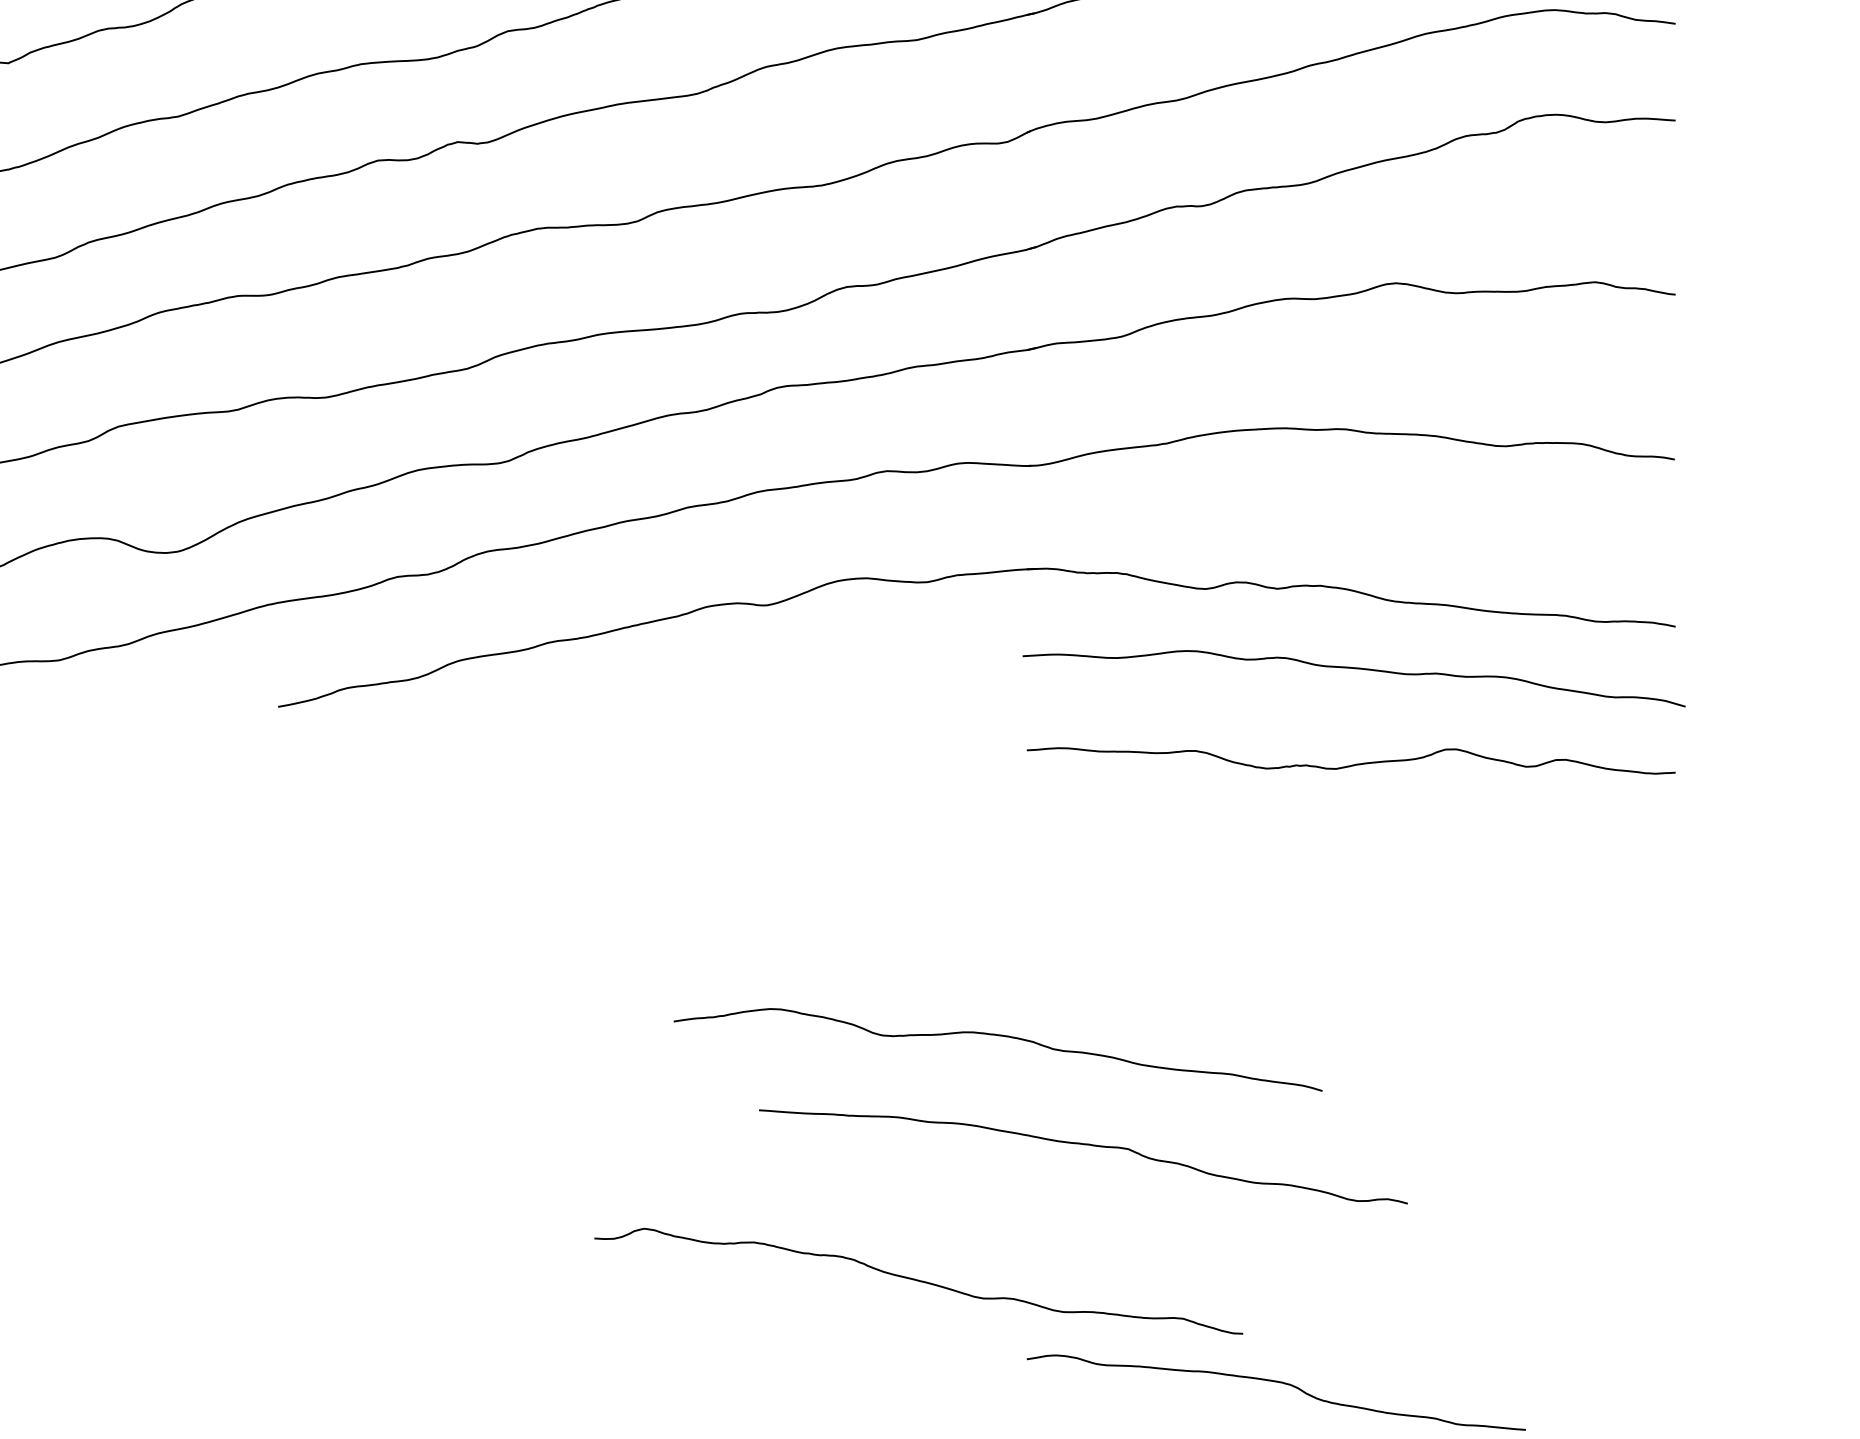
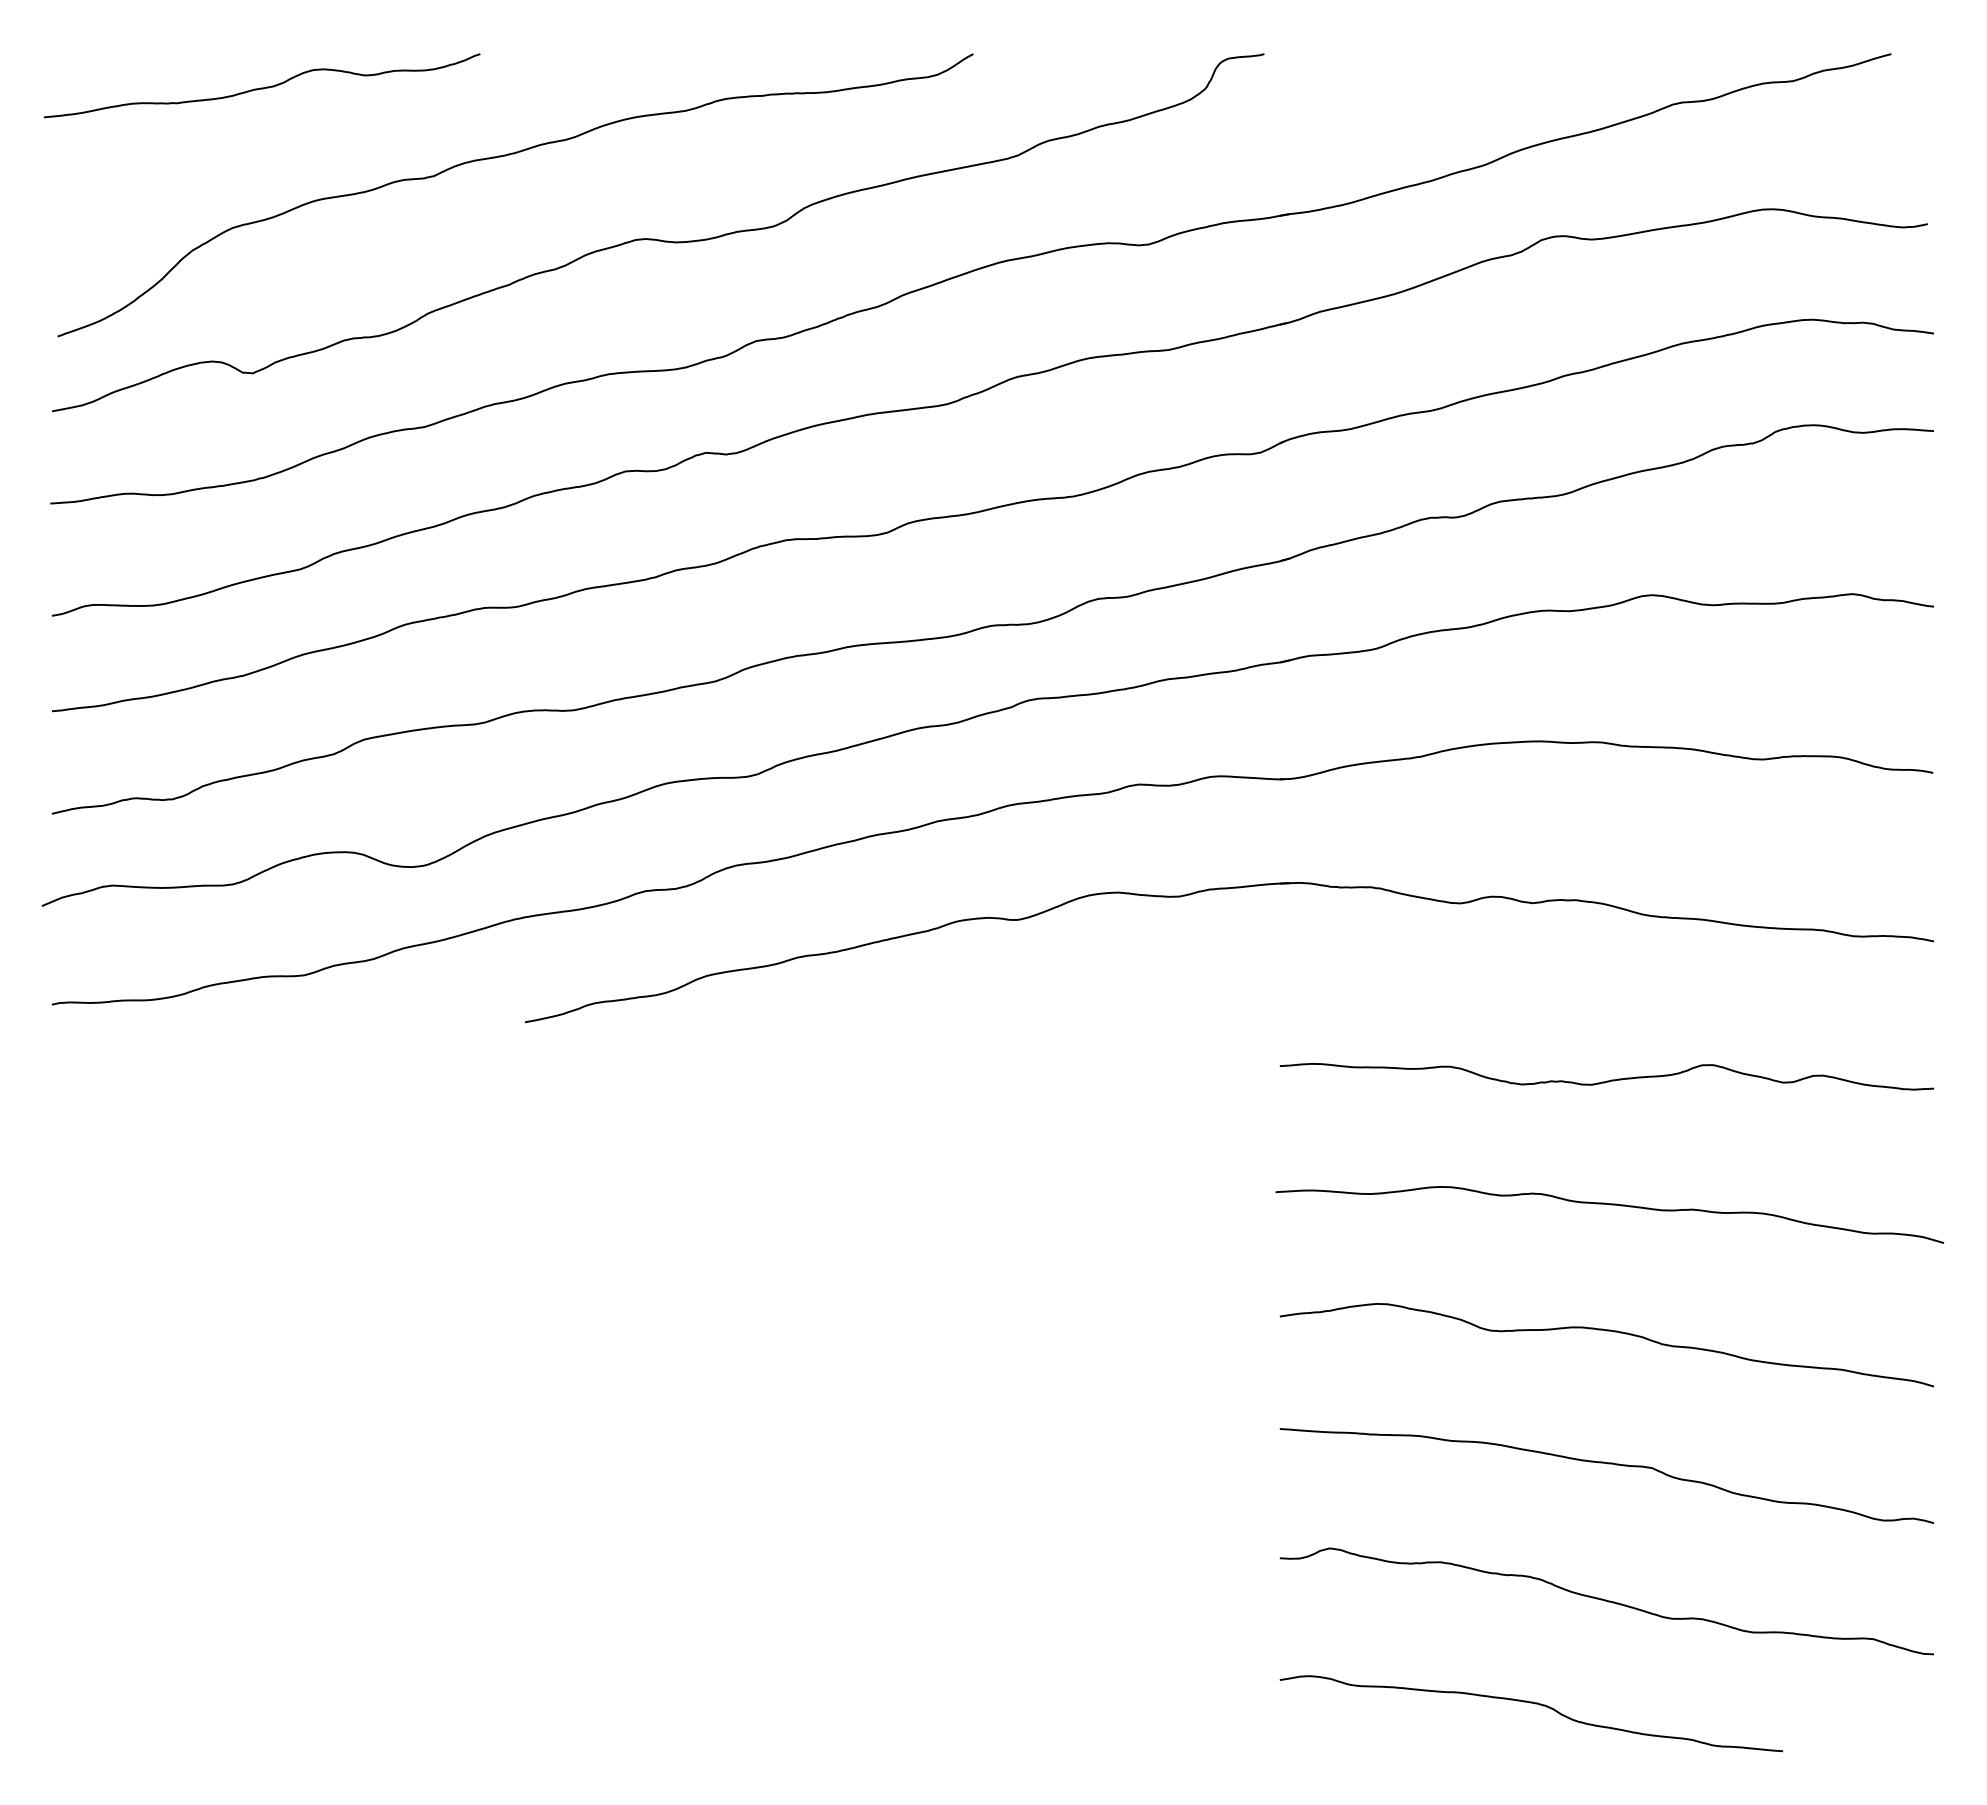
curve: (1354, 669) -> (1610, 1205), moved
curve: (997, 1036) -> (1606, 1331), moved
curve: (1084, 1145) -> (1607, 1464), moved
curve: (918, 1281) -> (1606, 1601), moved

